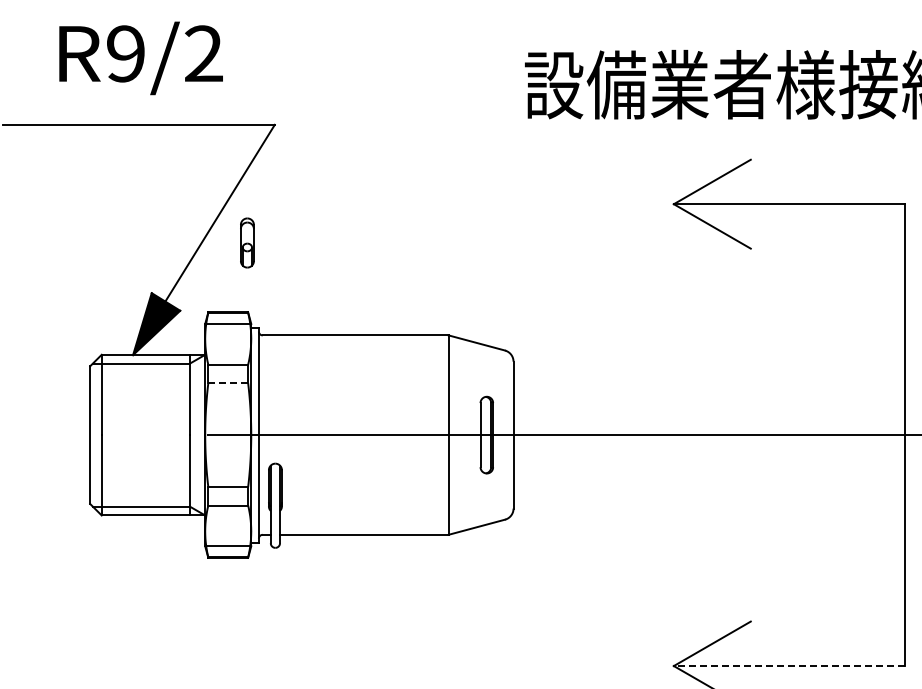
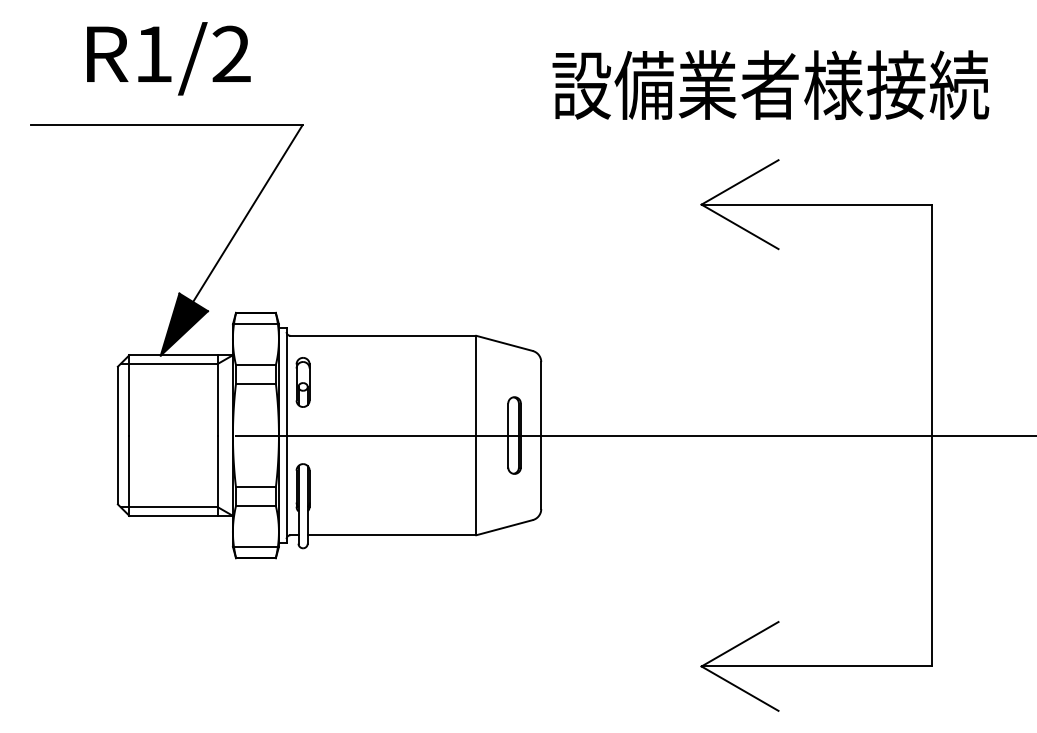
text: (125, 53) -> (153, 53), R9/2 -> R1/2
part: (246, 243) -> (302, 382), moved
line: (227, 383) -> (255, 383), dashed -> solid
line: (788, 666) -> (816, 666), dashed -> solid

